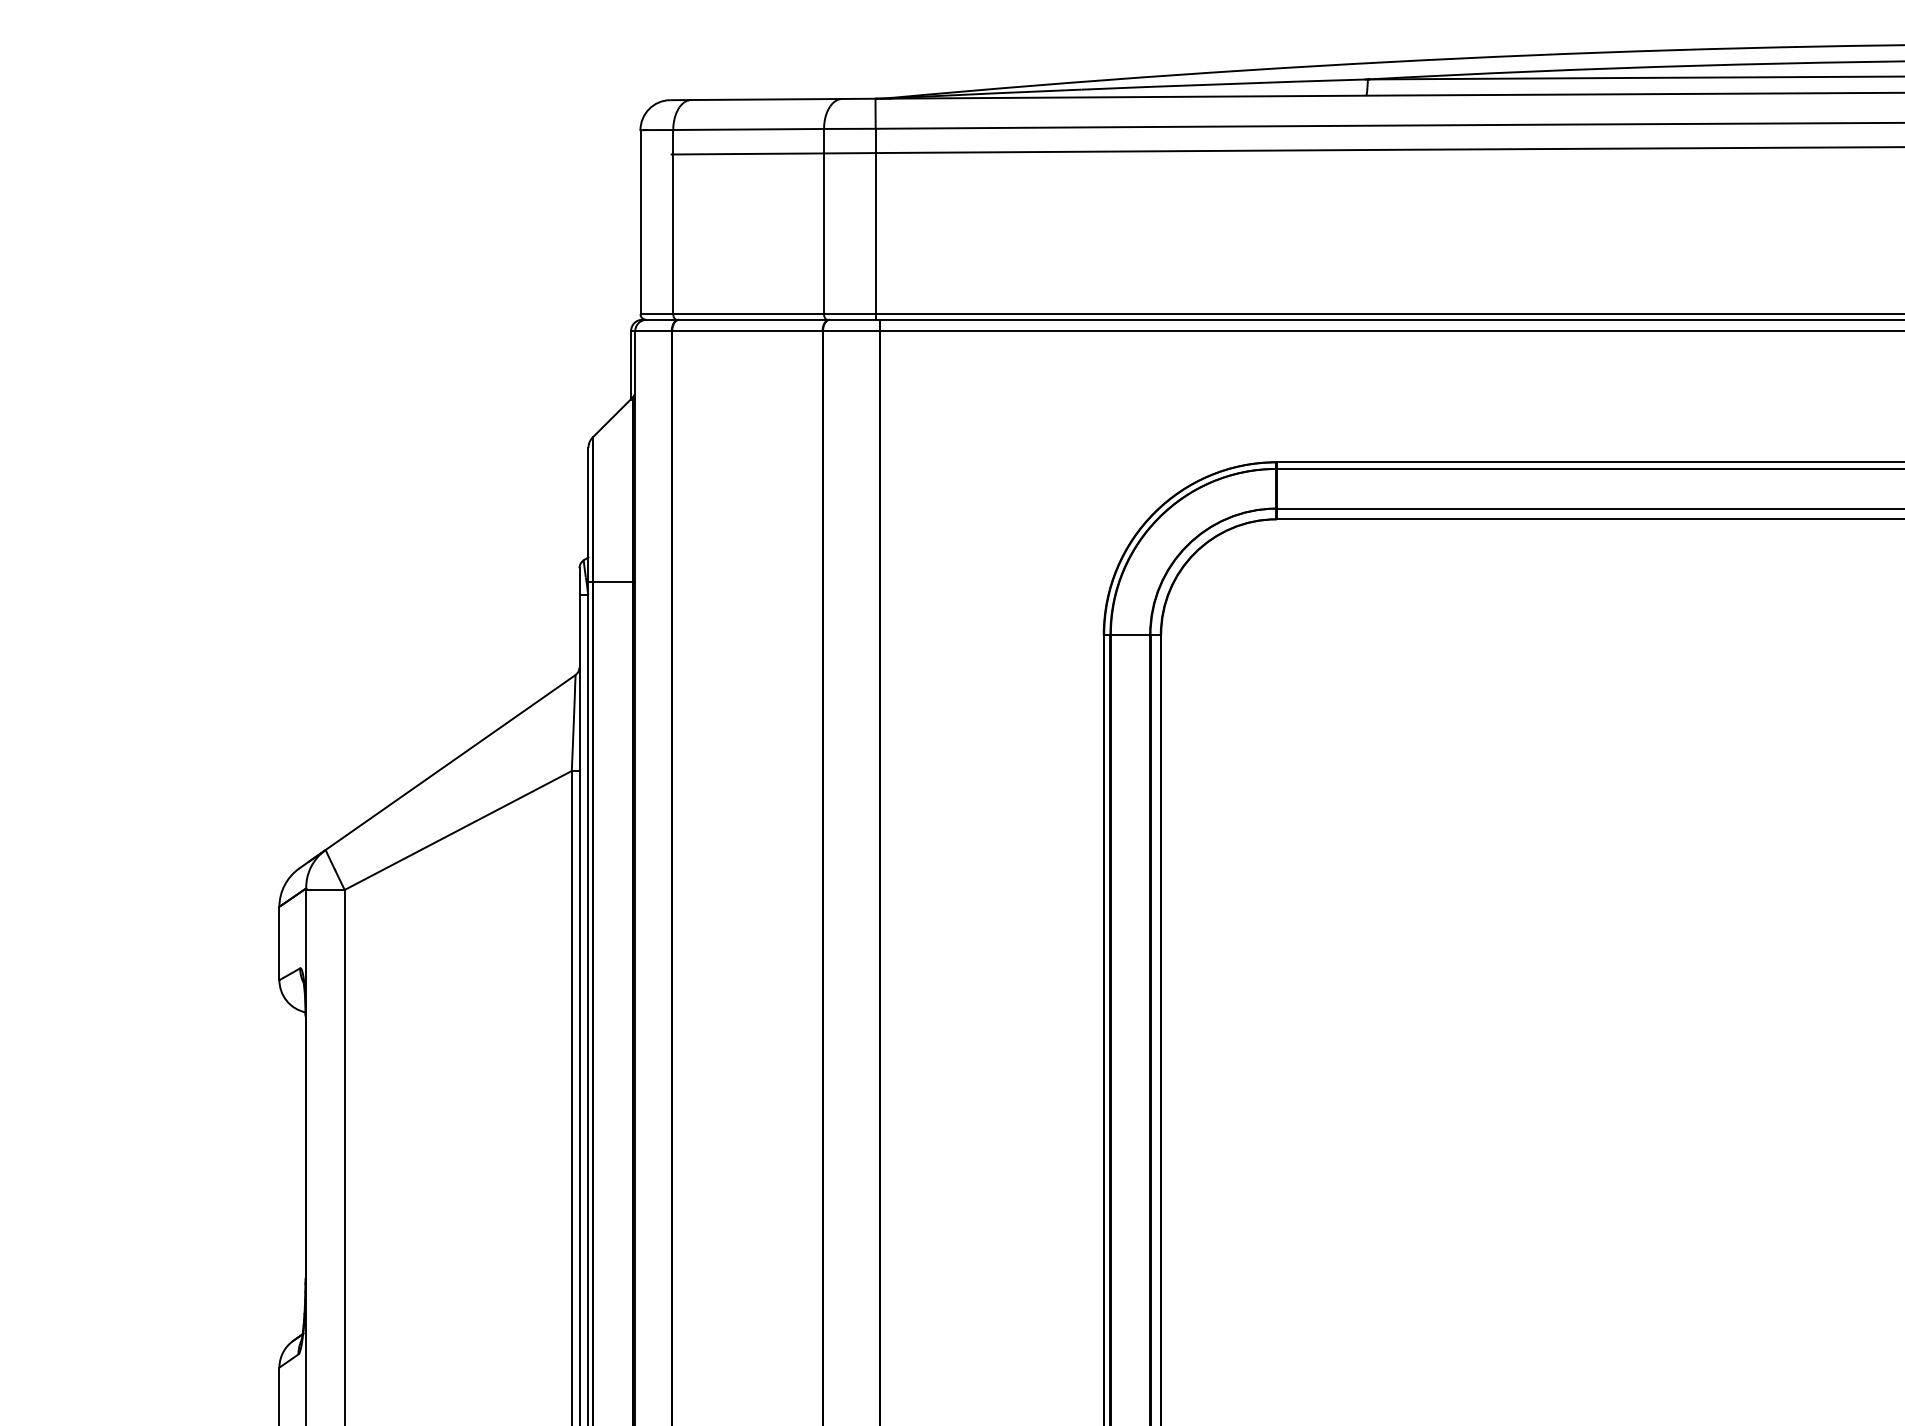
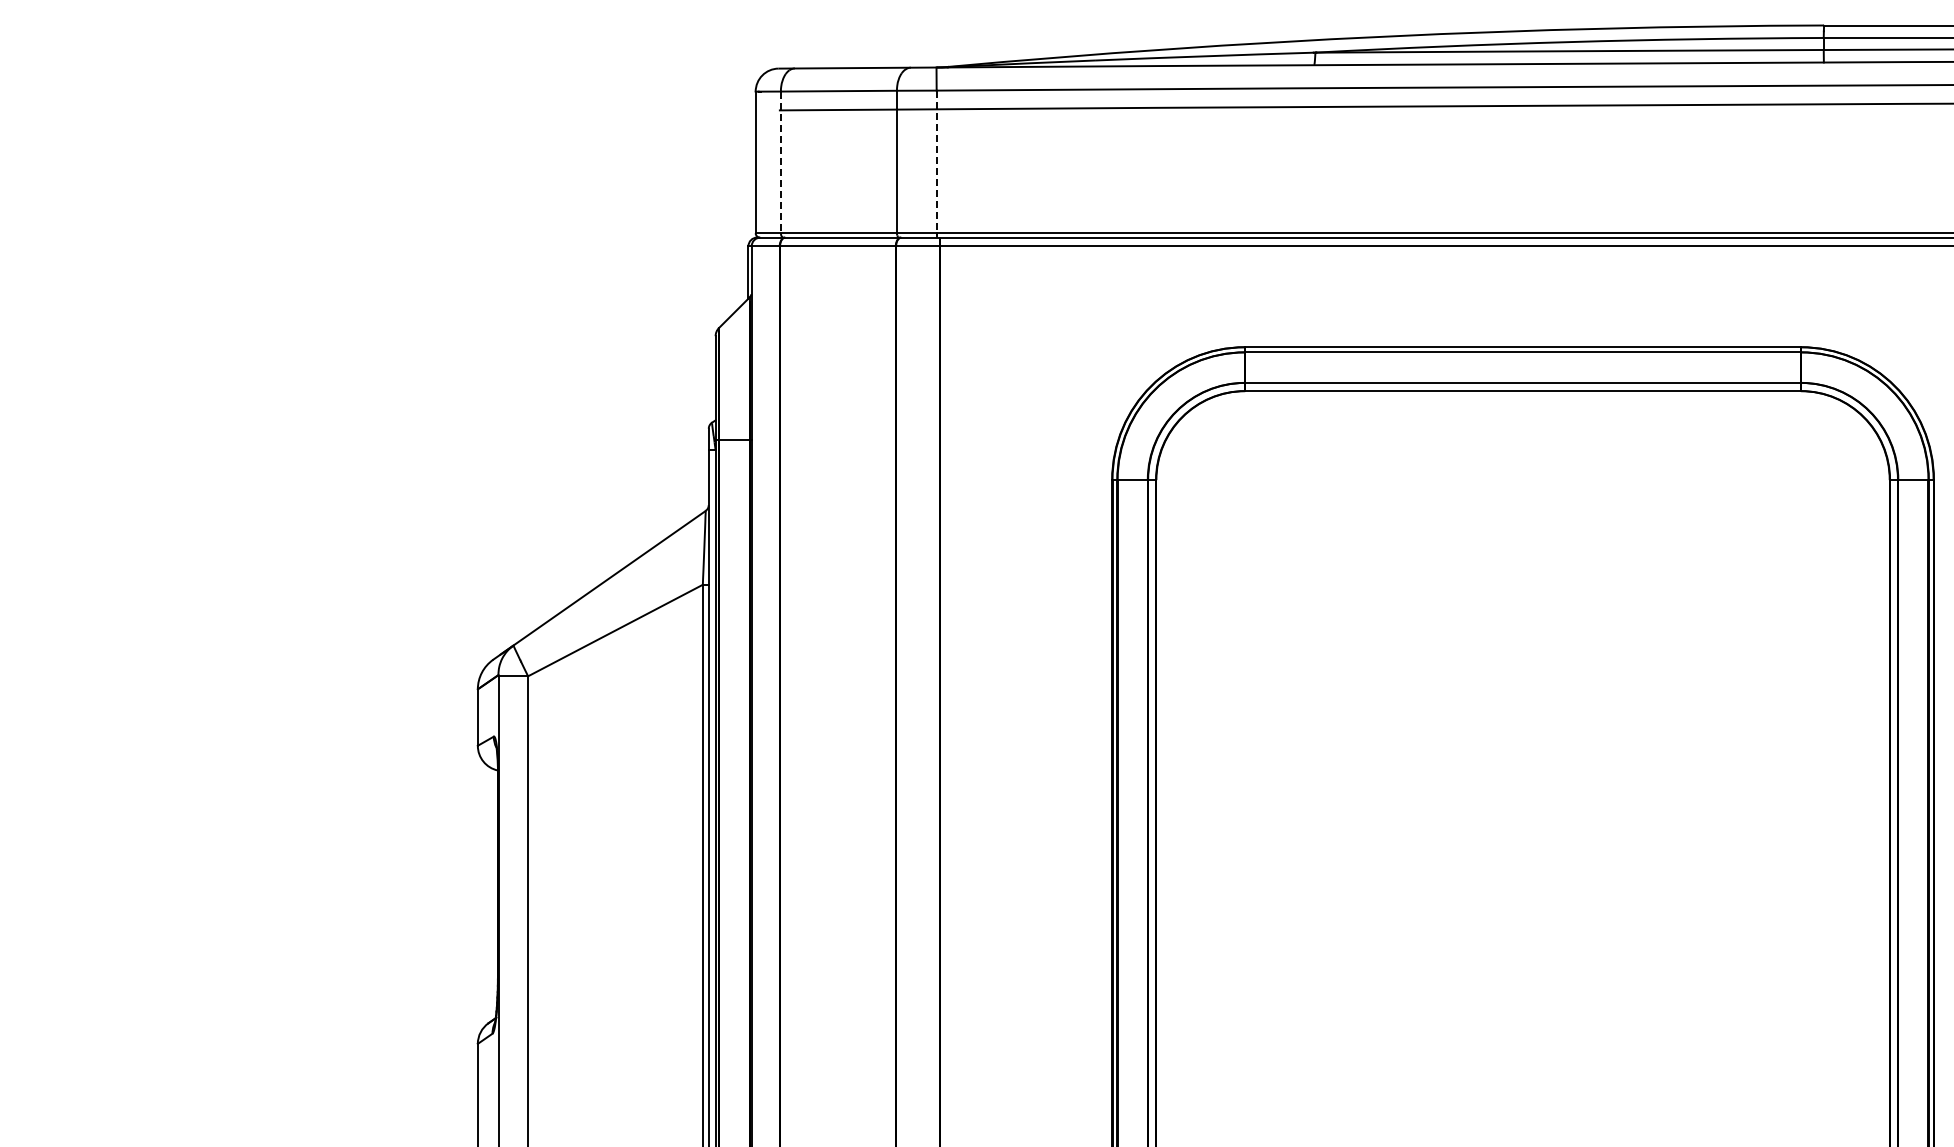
line: (672, 222) -> (780, 162), solid -> dashed
line: (875, 222) -> (936, 162), solid -> dashed

